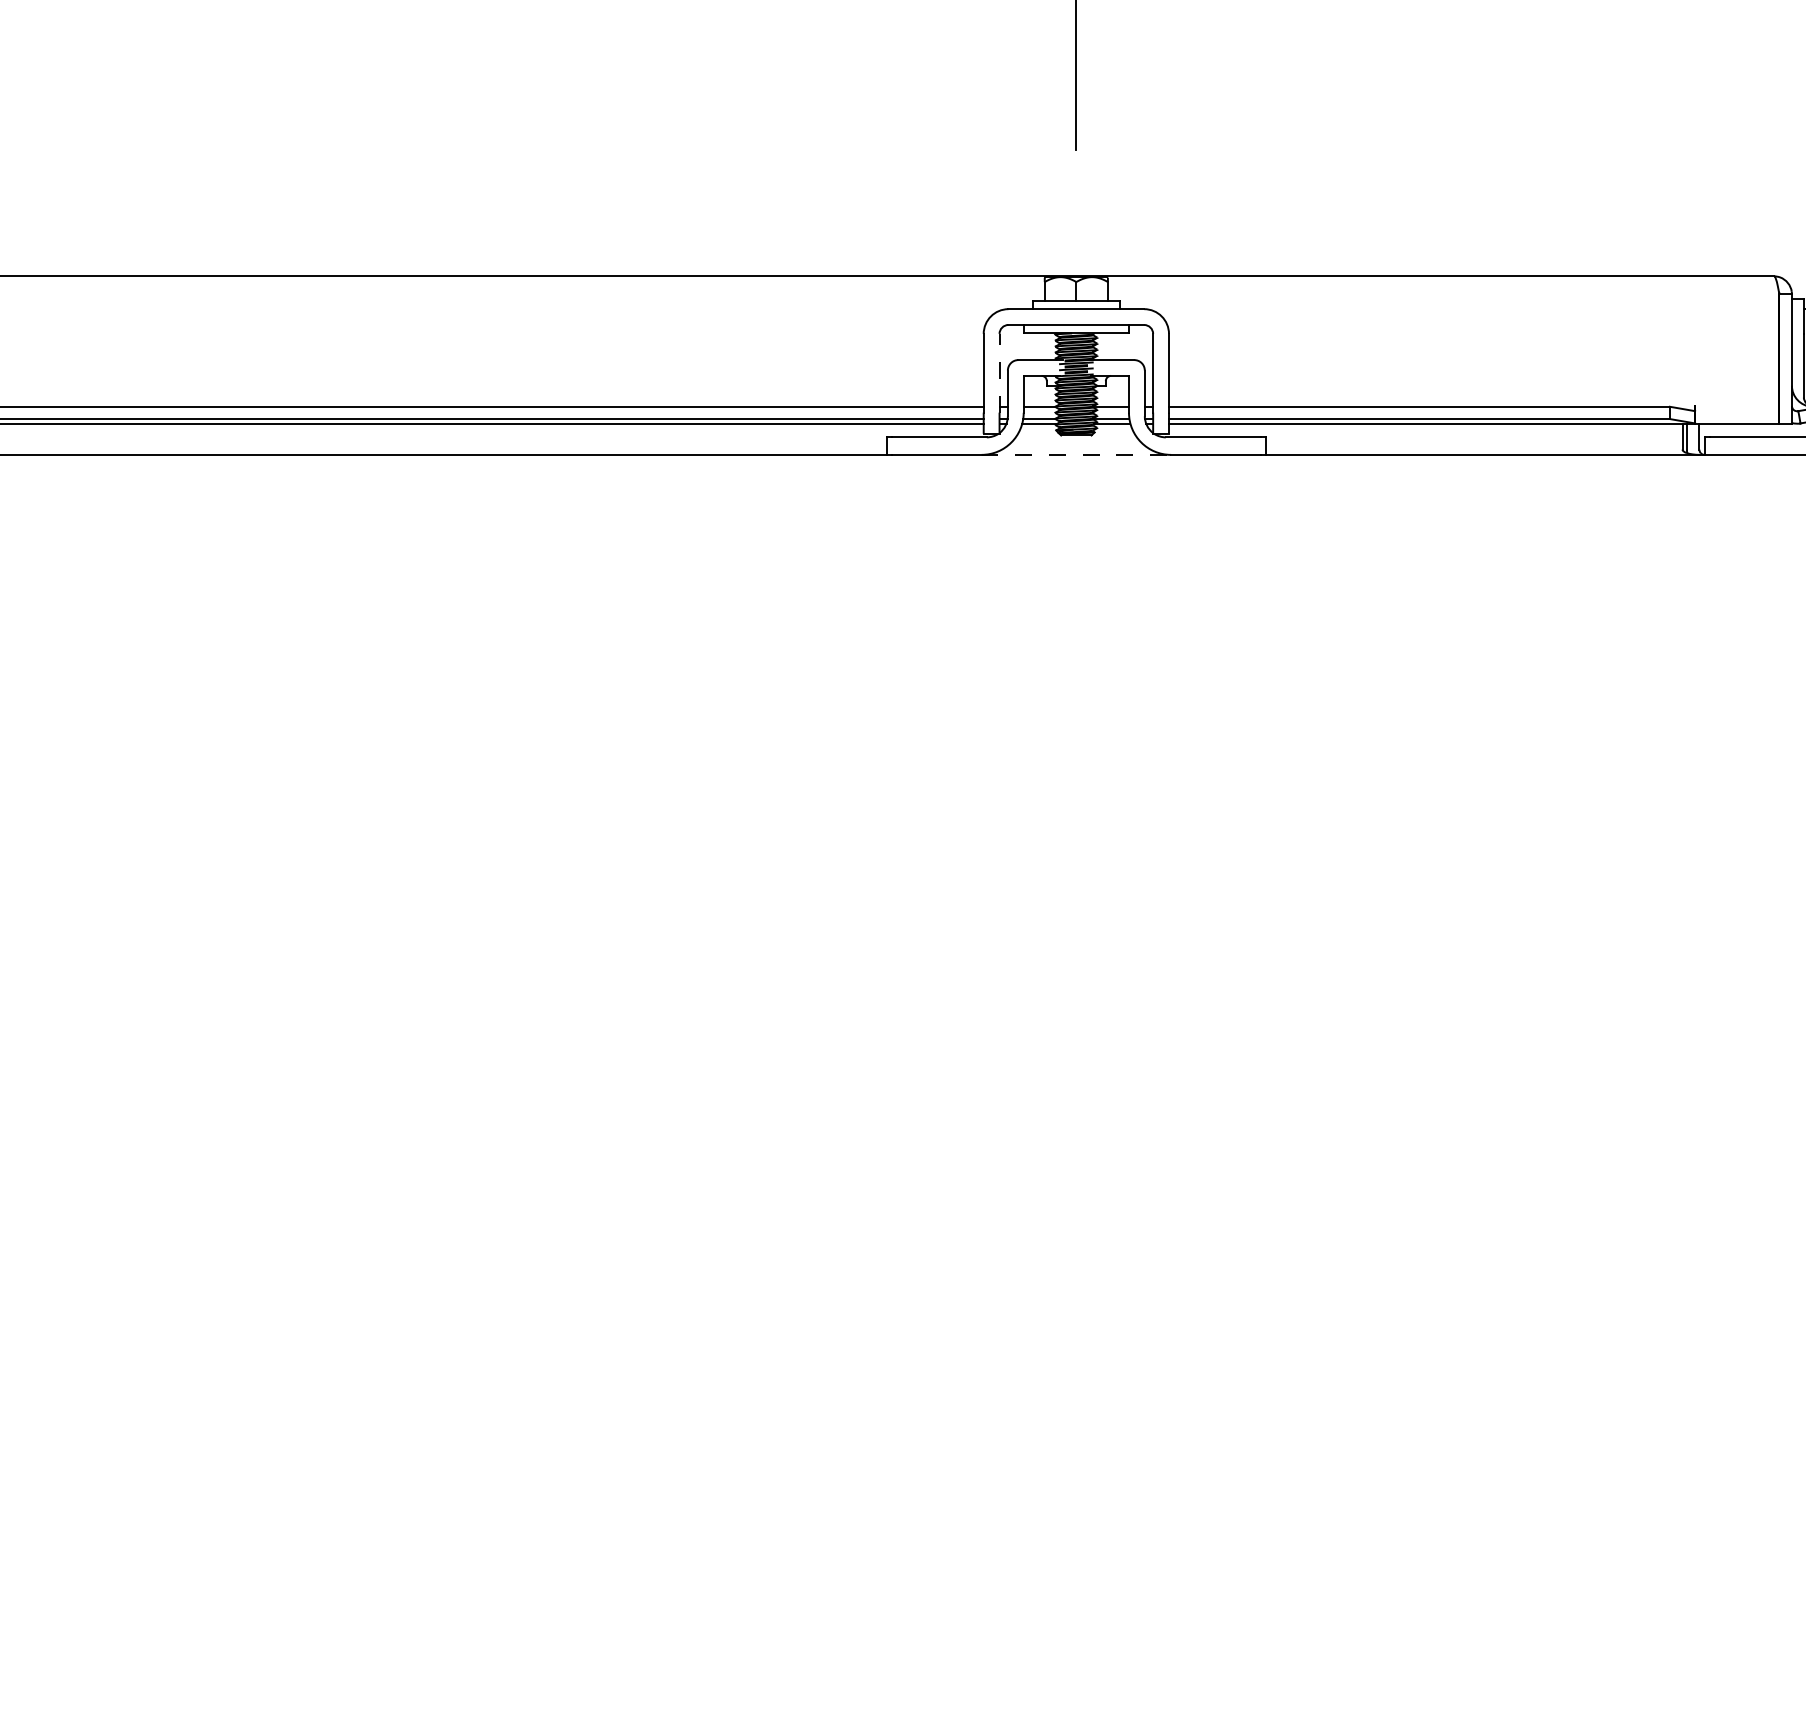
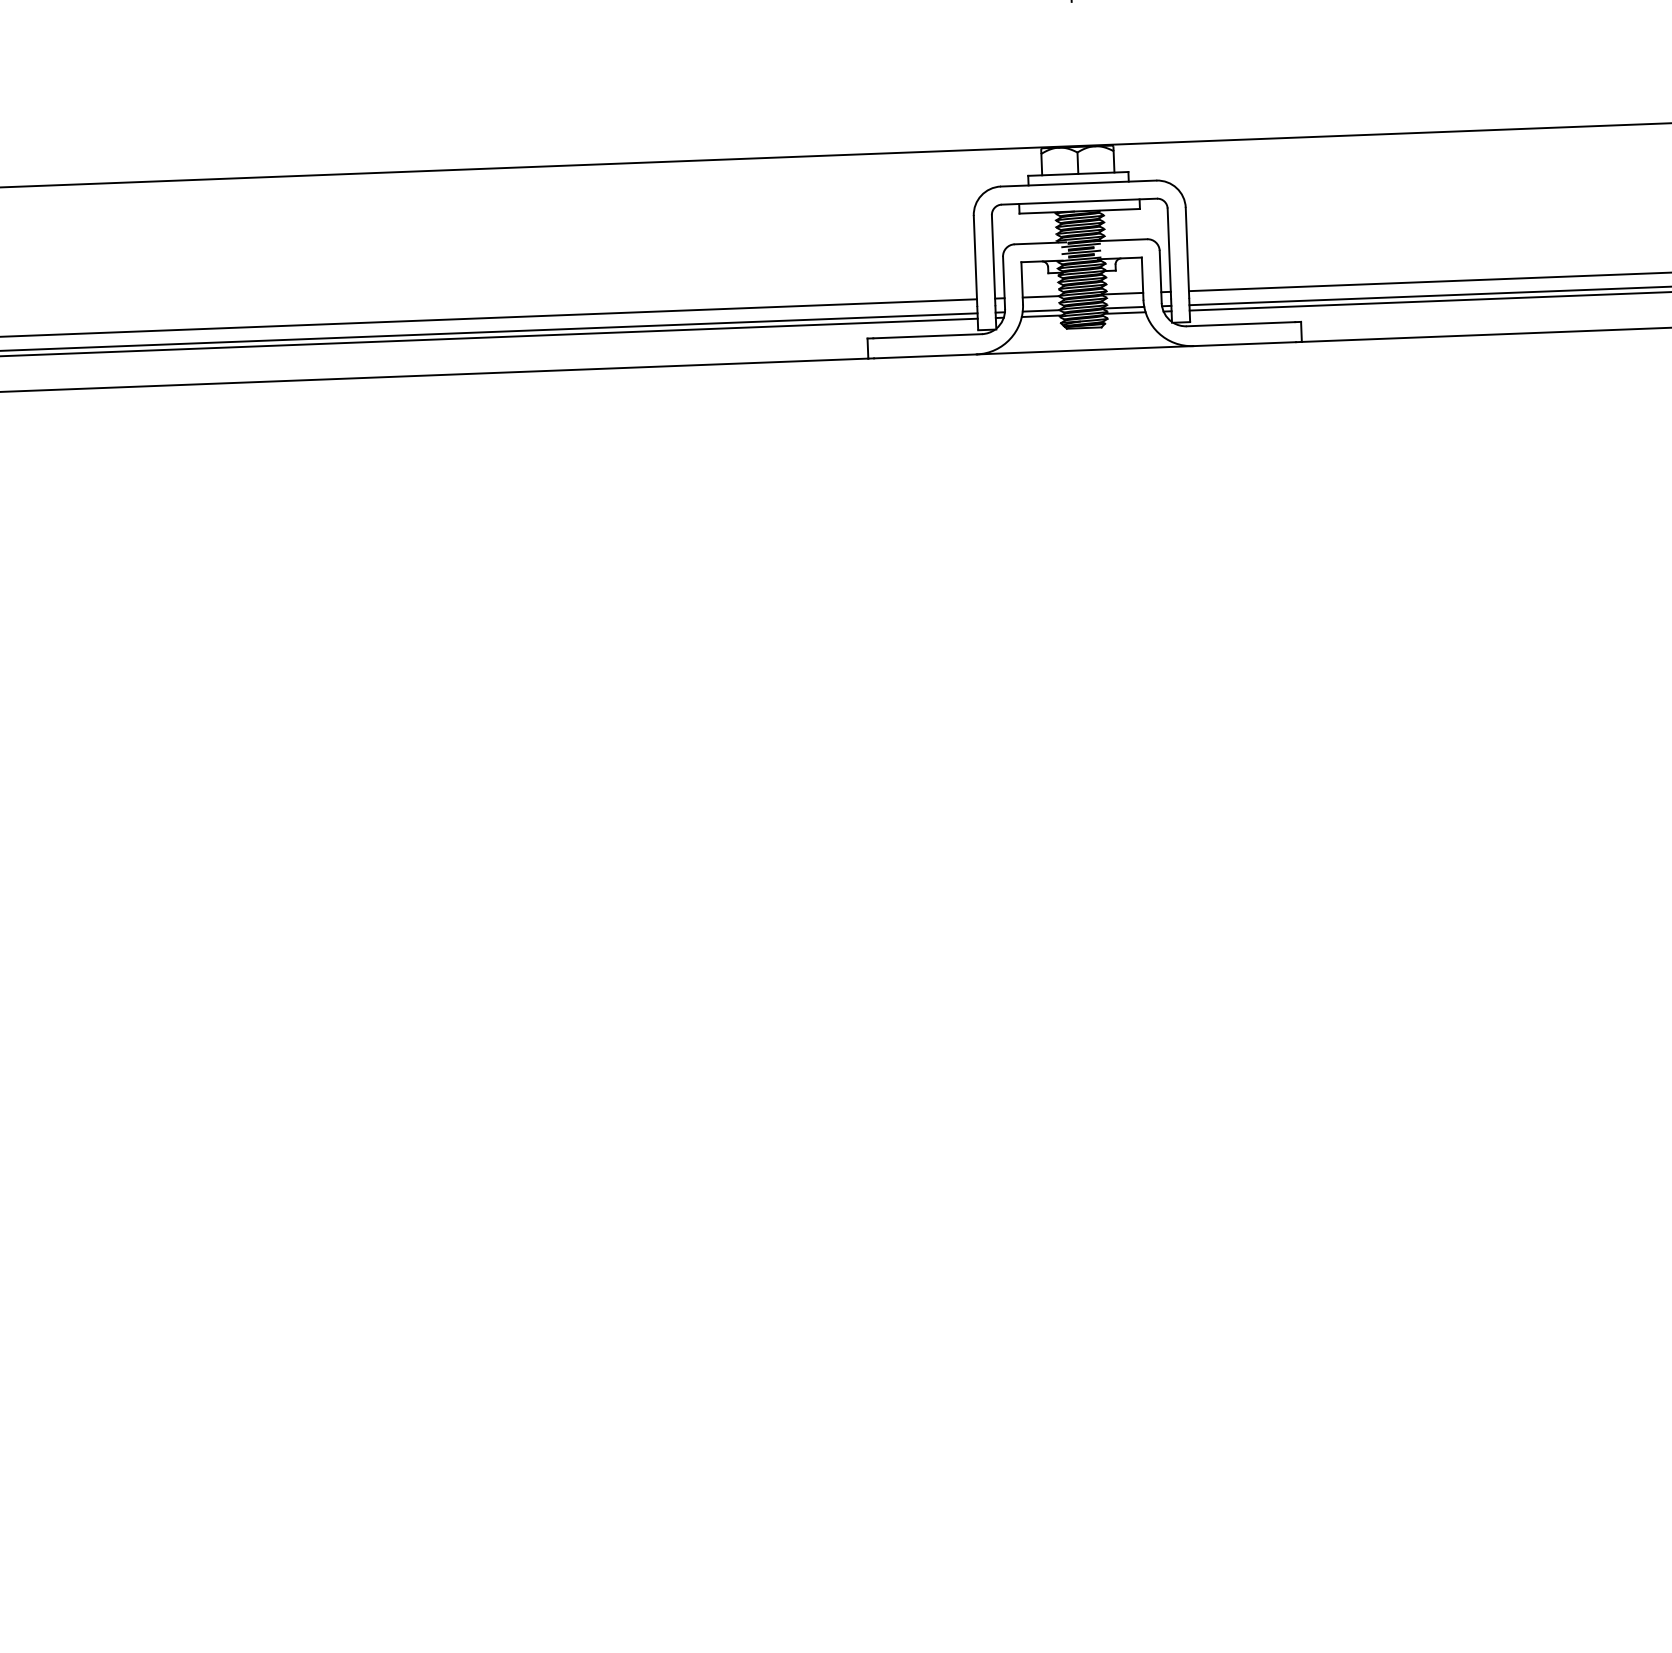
line: (999, 372) -> (993, 259), dashed -> solid
line: (1076, 454) -> (1085, 349), dashed -> solid

